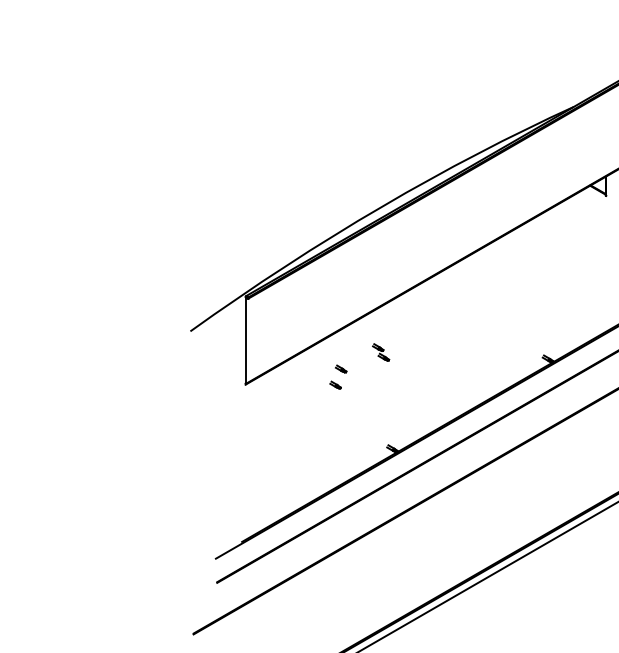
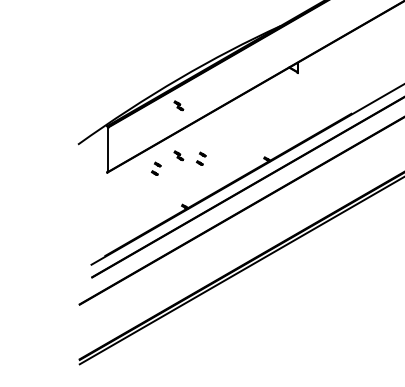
part: (380, 257) -> (178, 105), added
part: (424, 357) -> (201, 158), added

